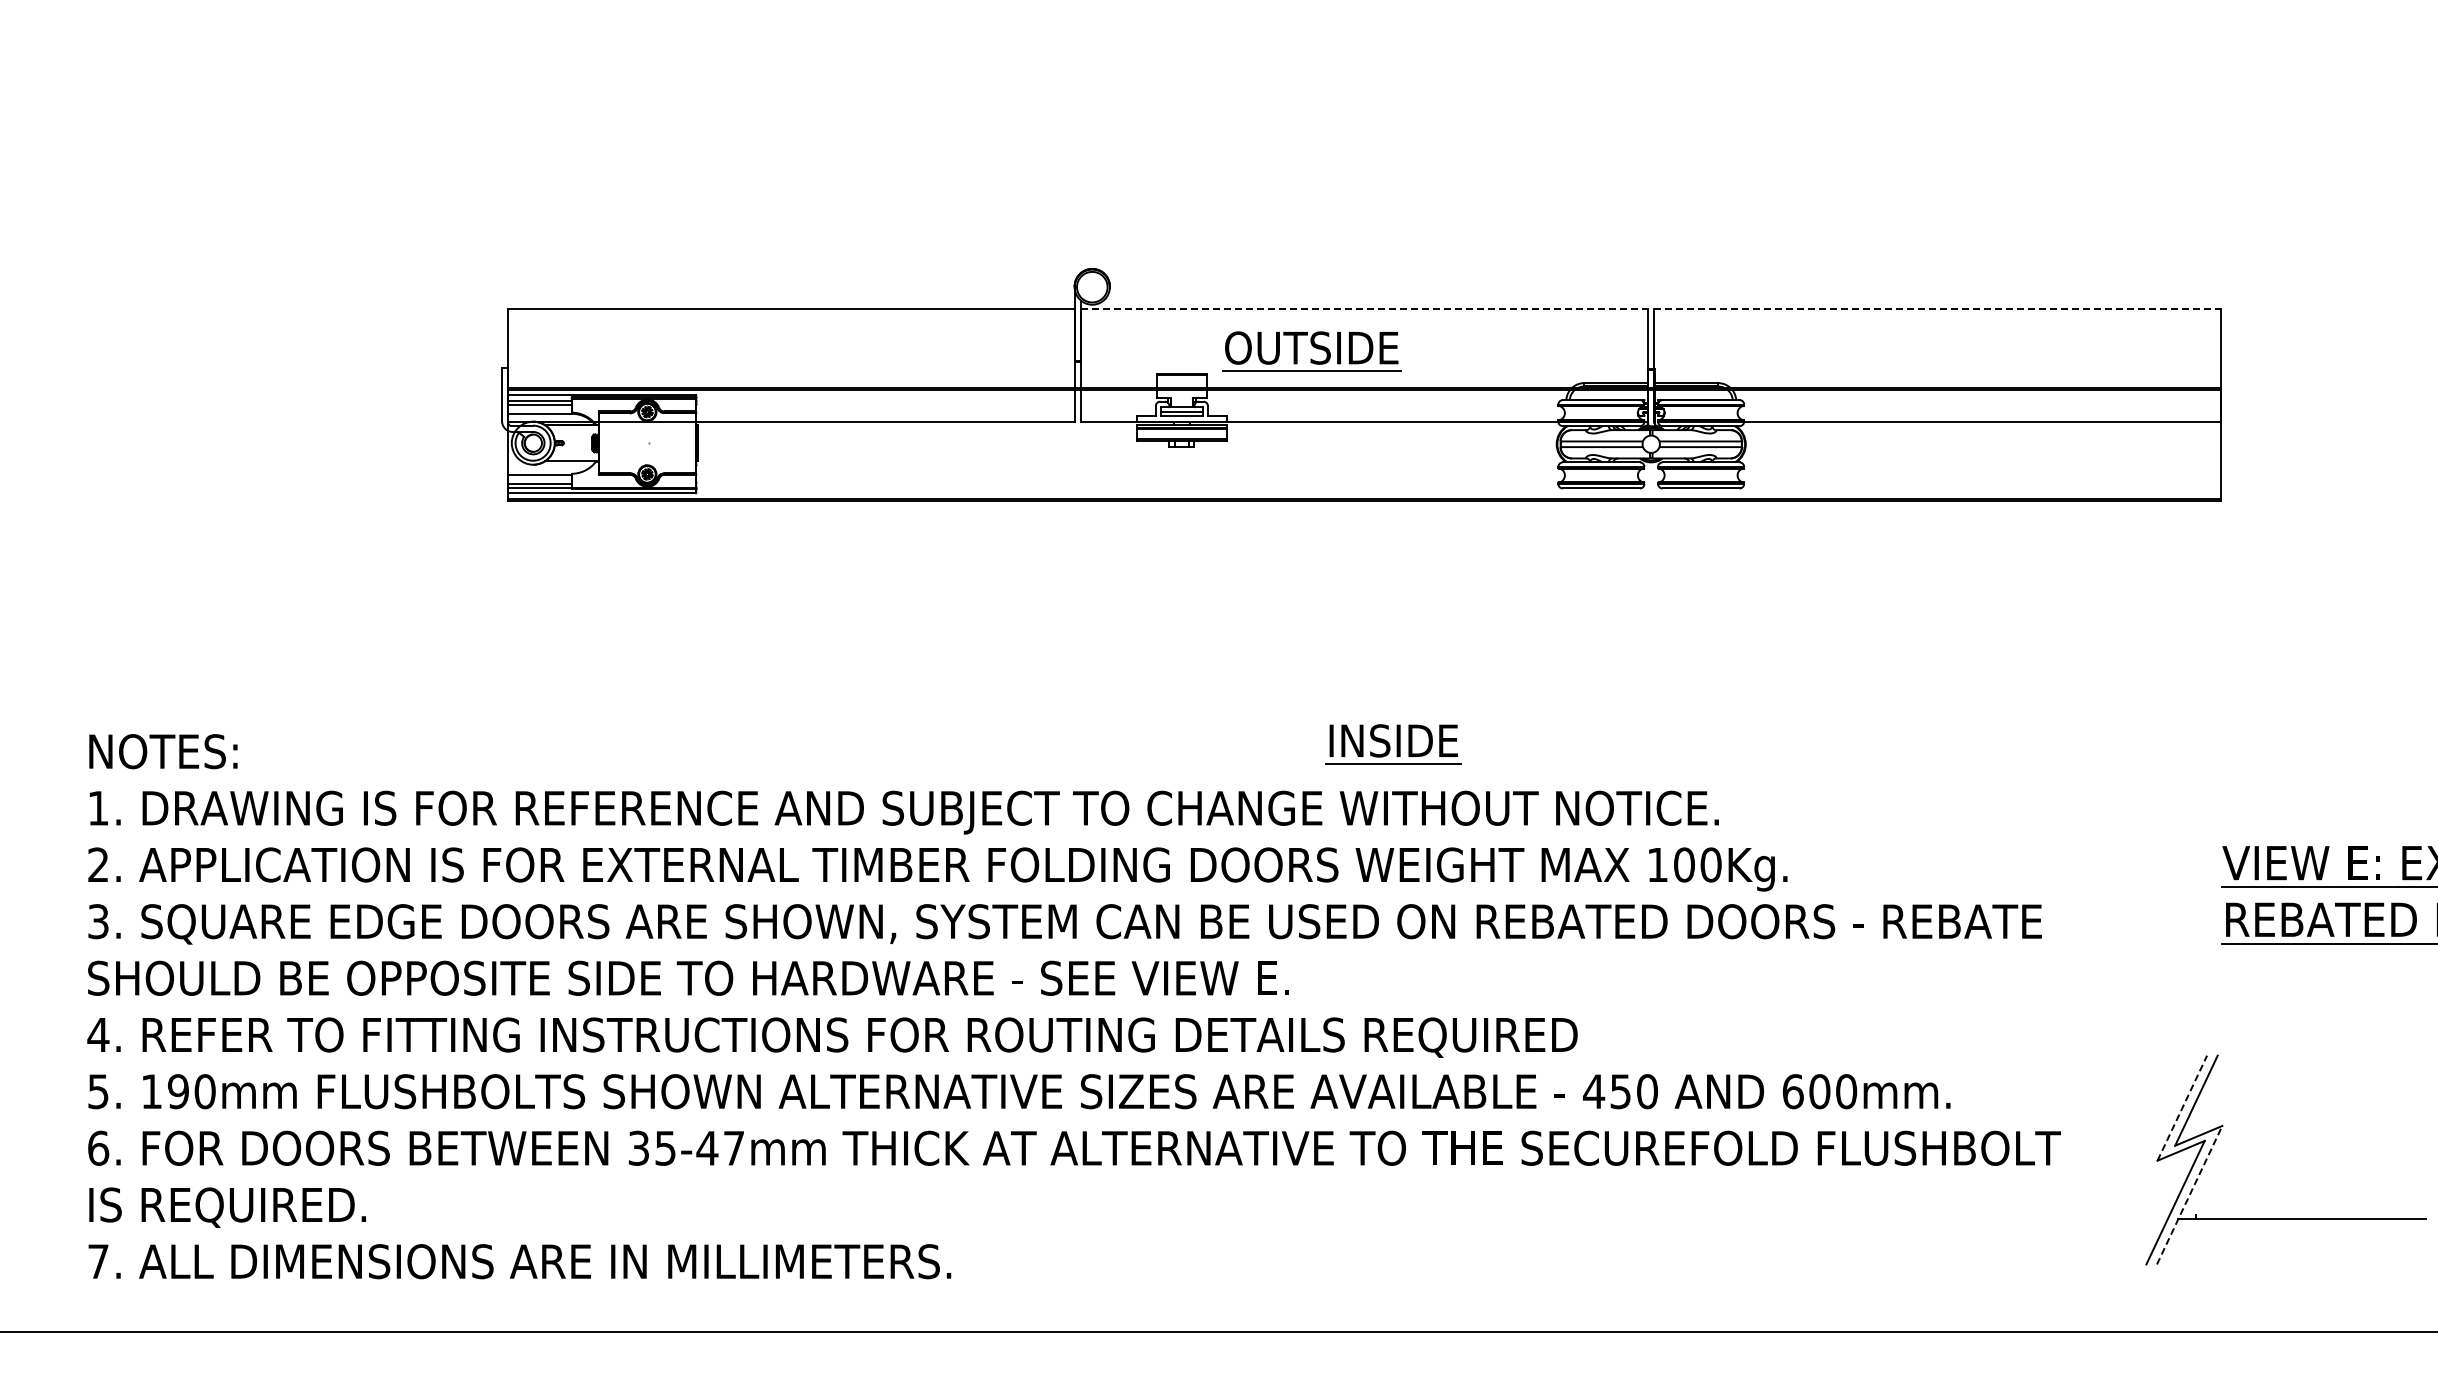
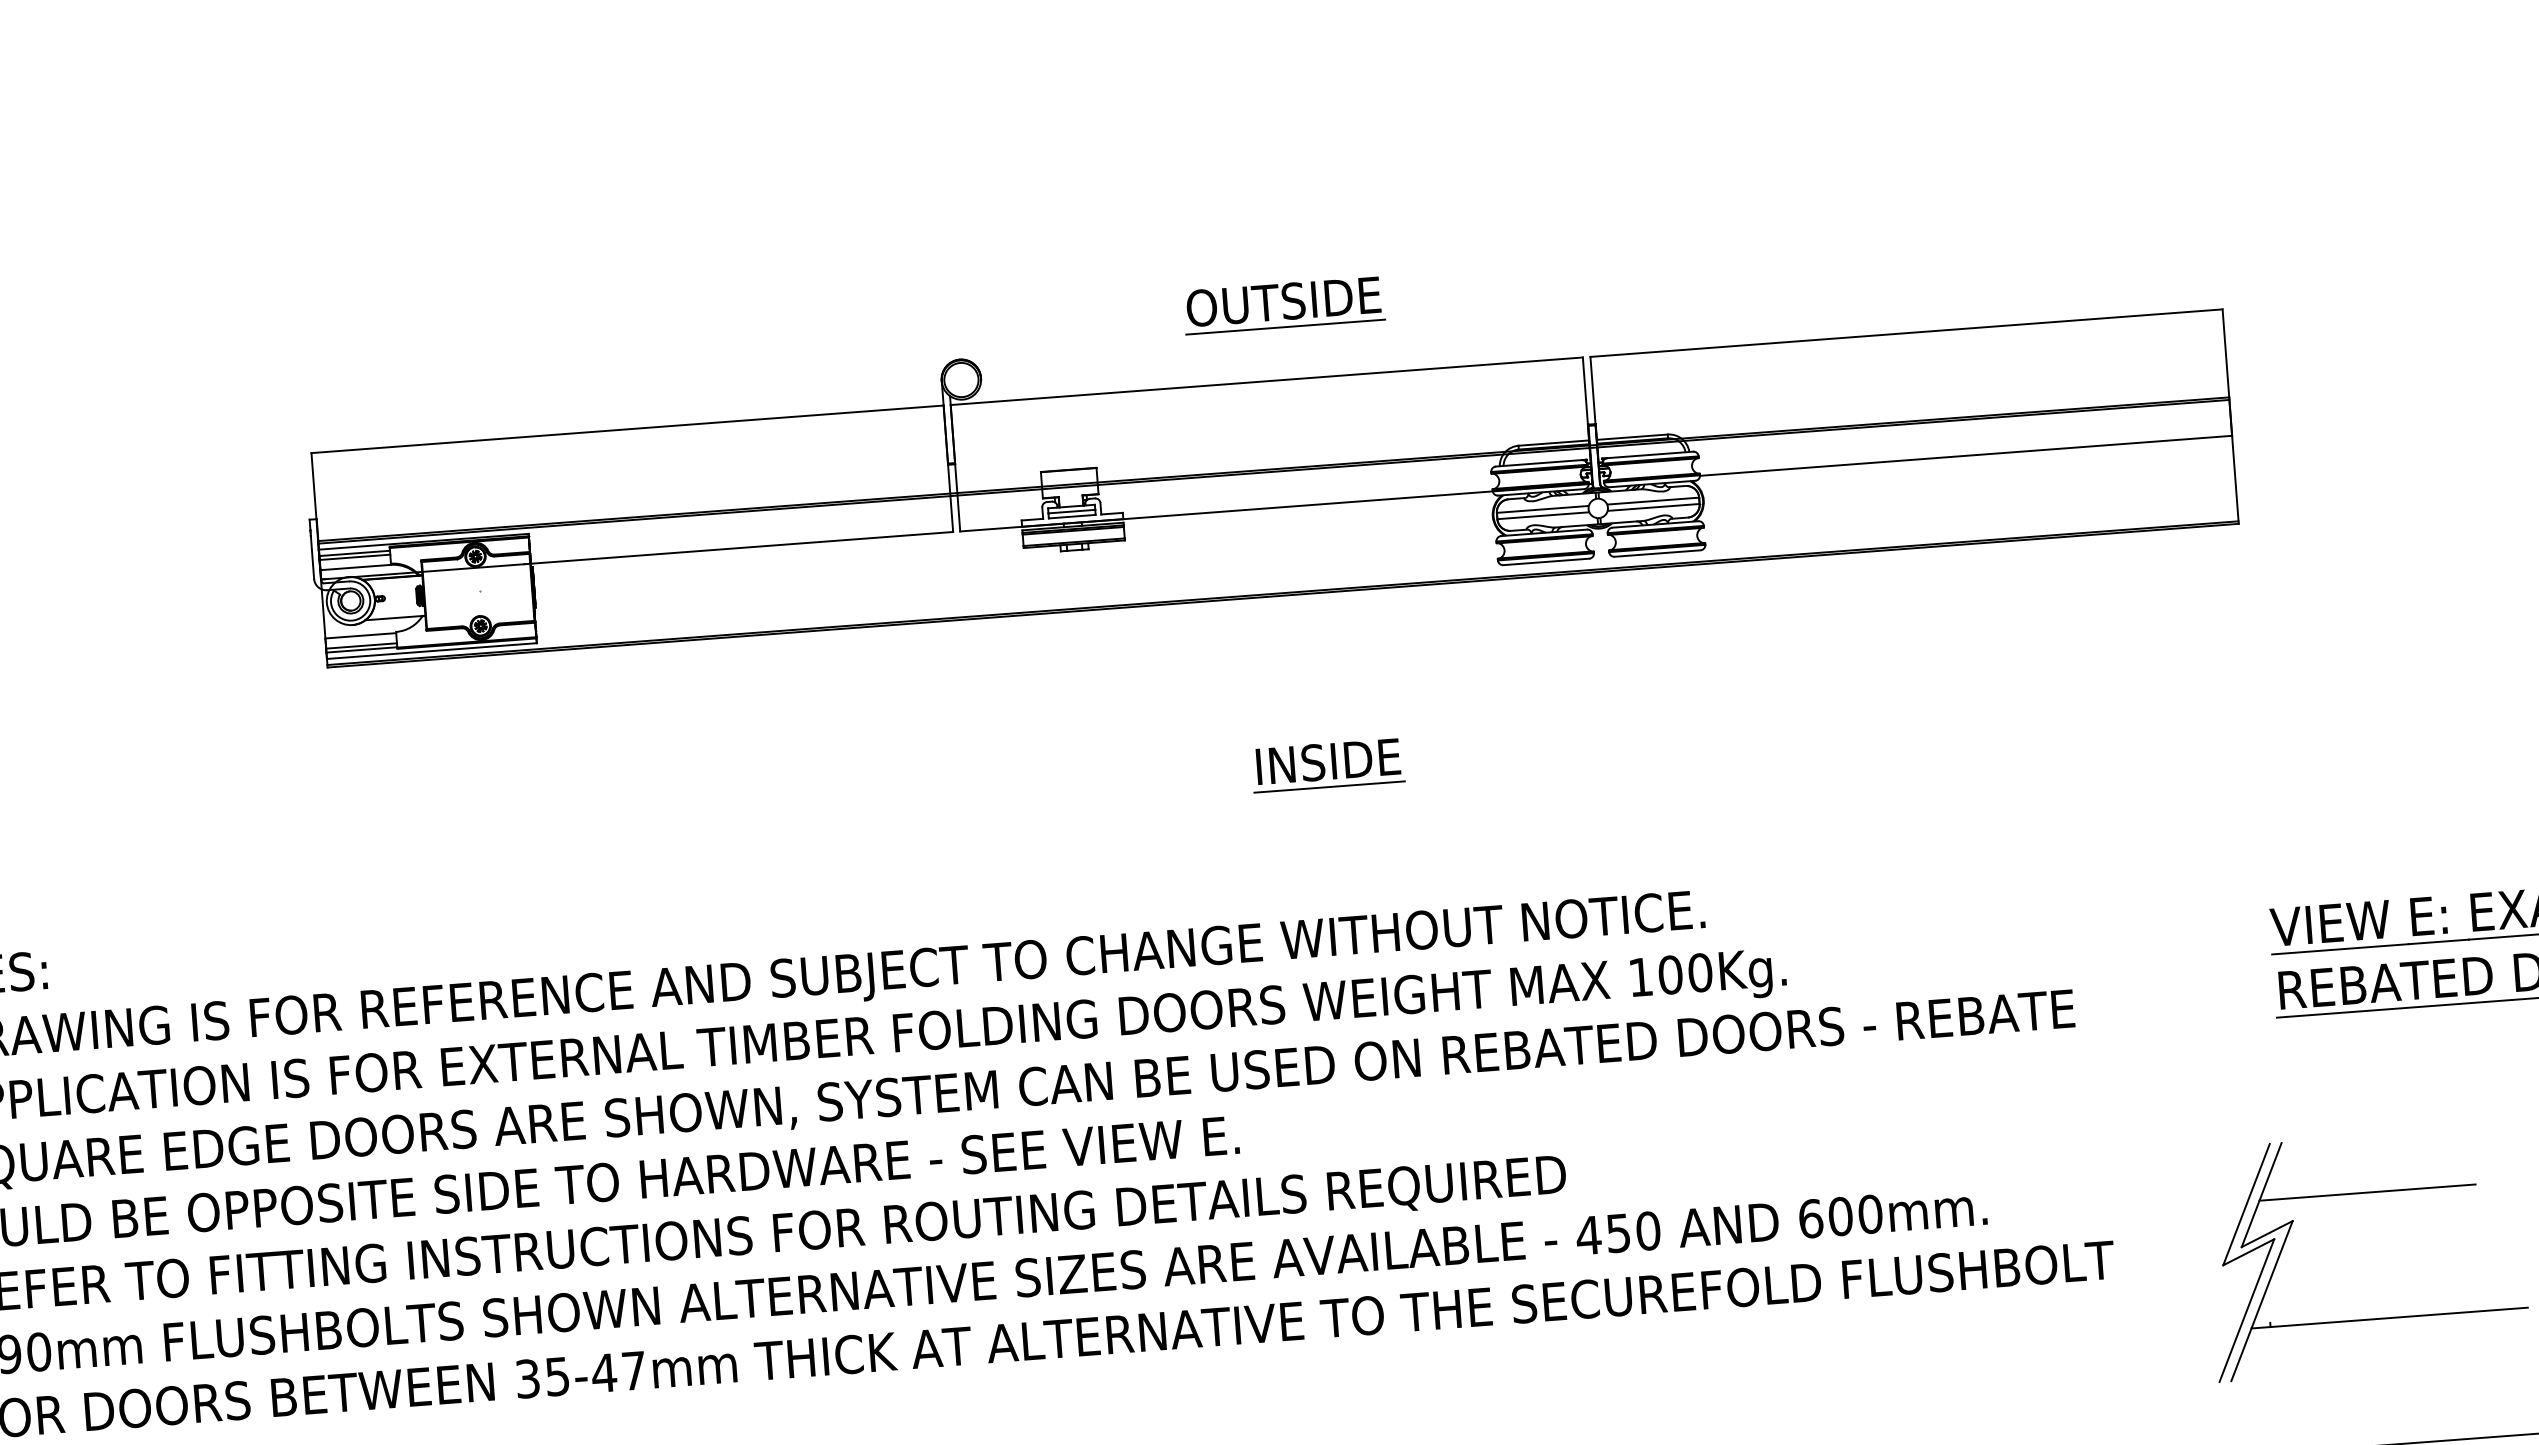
line: (1364, 308) -> (1266, 380), dashed -> solid
line: (1938, 308) -> (1907, 332), dashed -> solid
part: (1311, 351) -> (1283, 305), moved
part: (1393, 744) -> (1328, 765), moved
line: (2290, 1105) -> (2366, 1192), added
line: (2182, 1107) -> (2246, 1203), dashed -> solid
line: (2189, 1195) -> (2261, 1301), dashed -> solid

